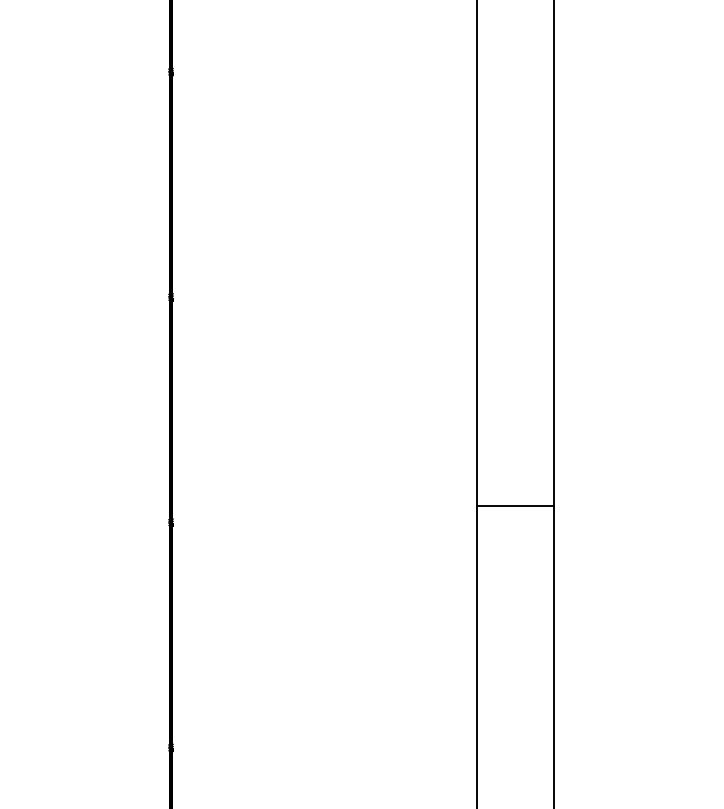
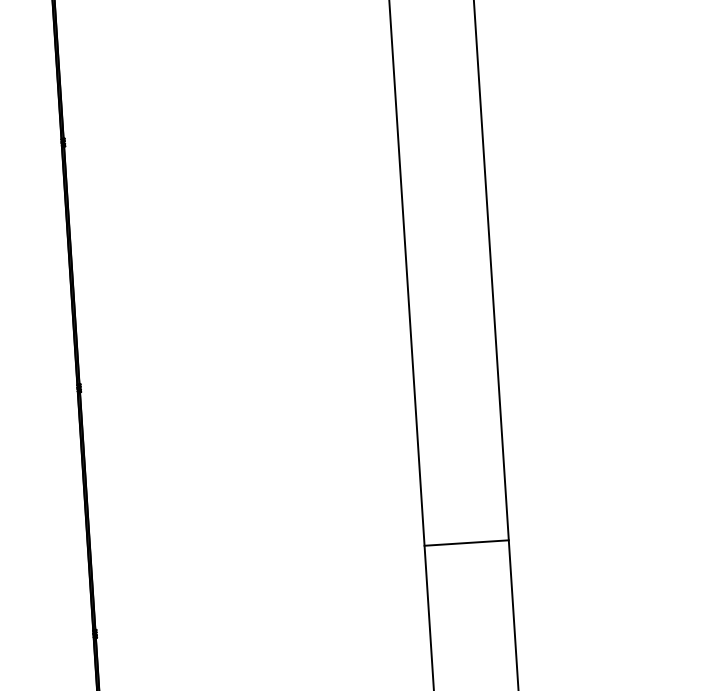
line: (515, 505) -> (466, 543), moved

